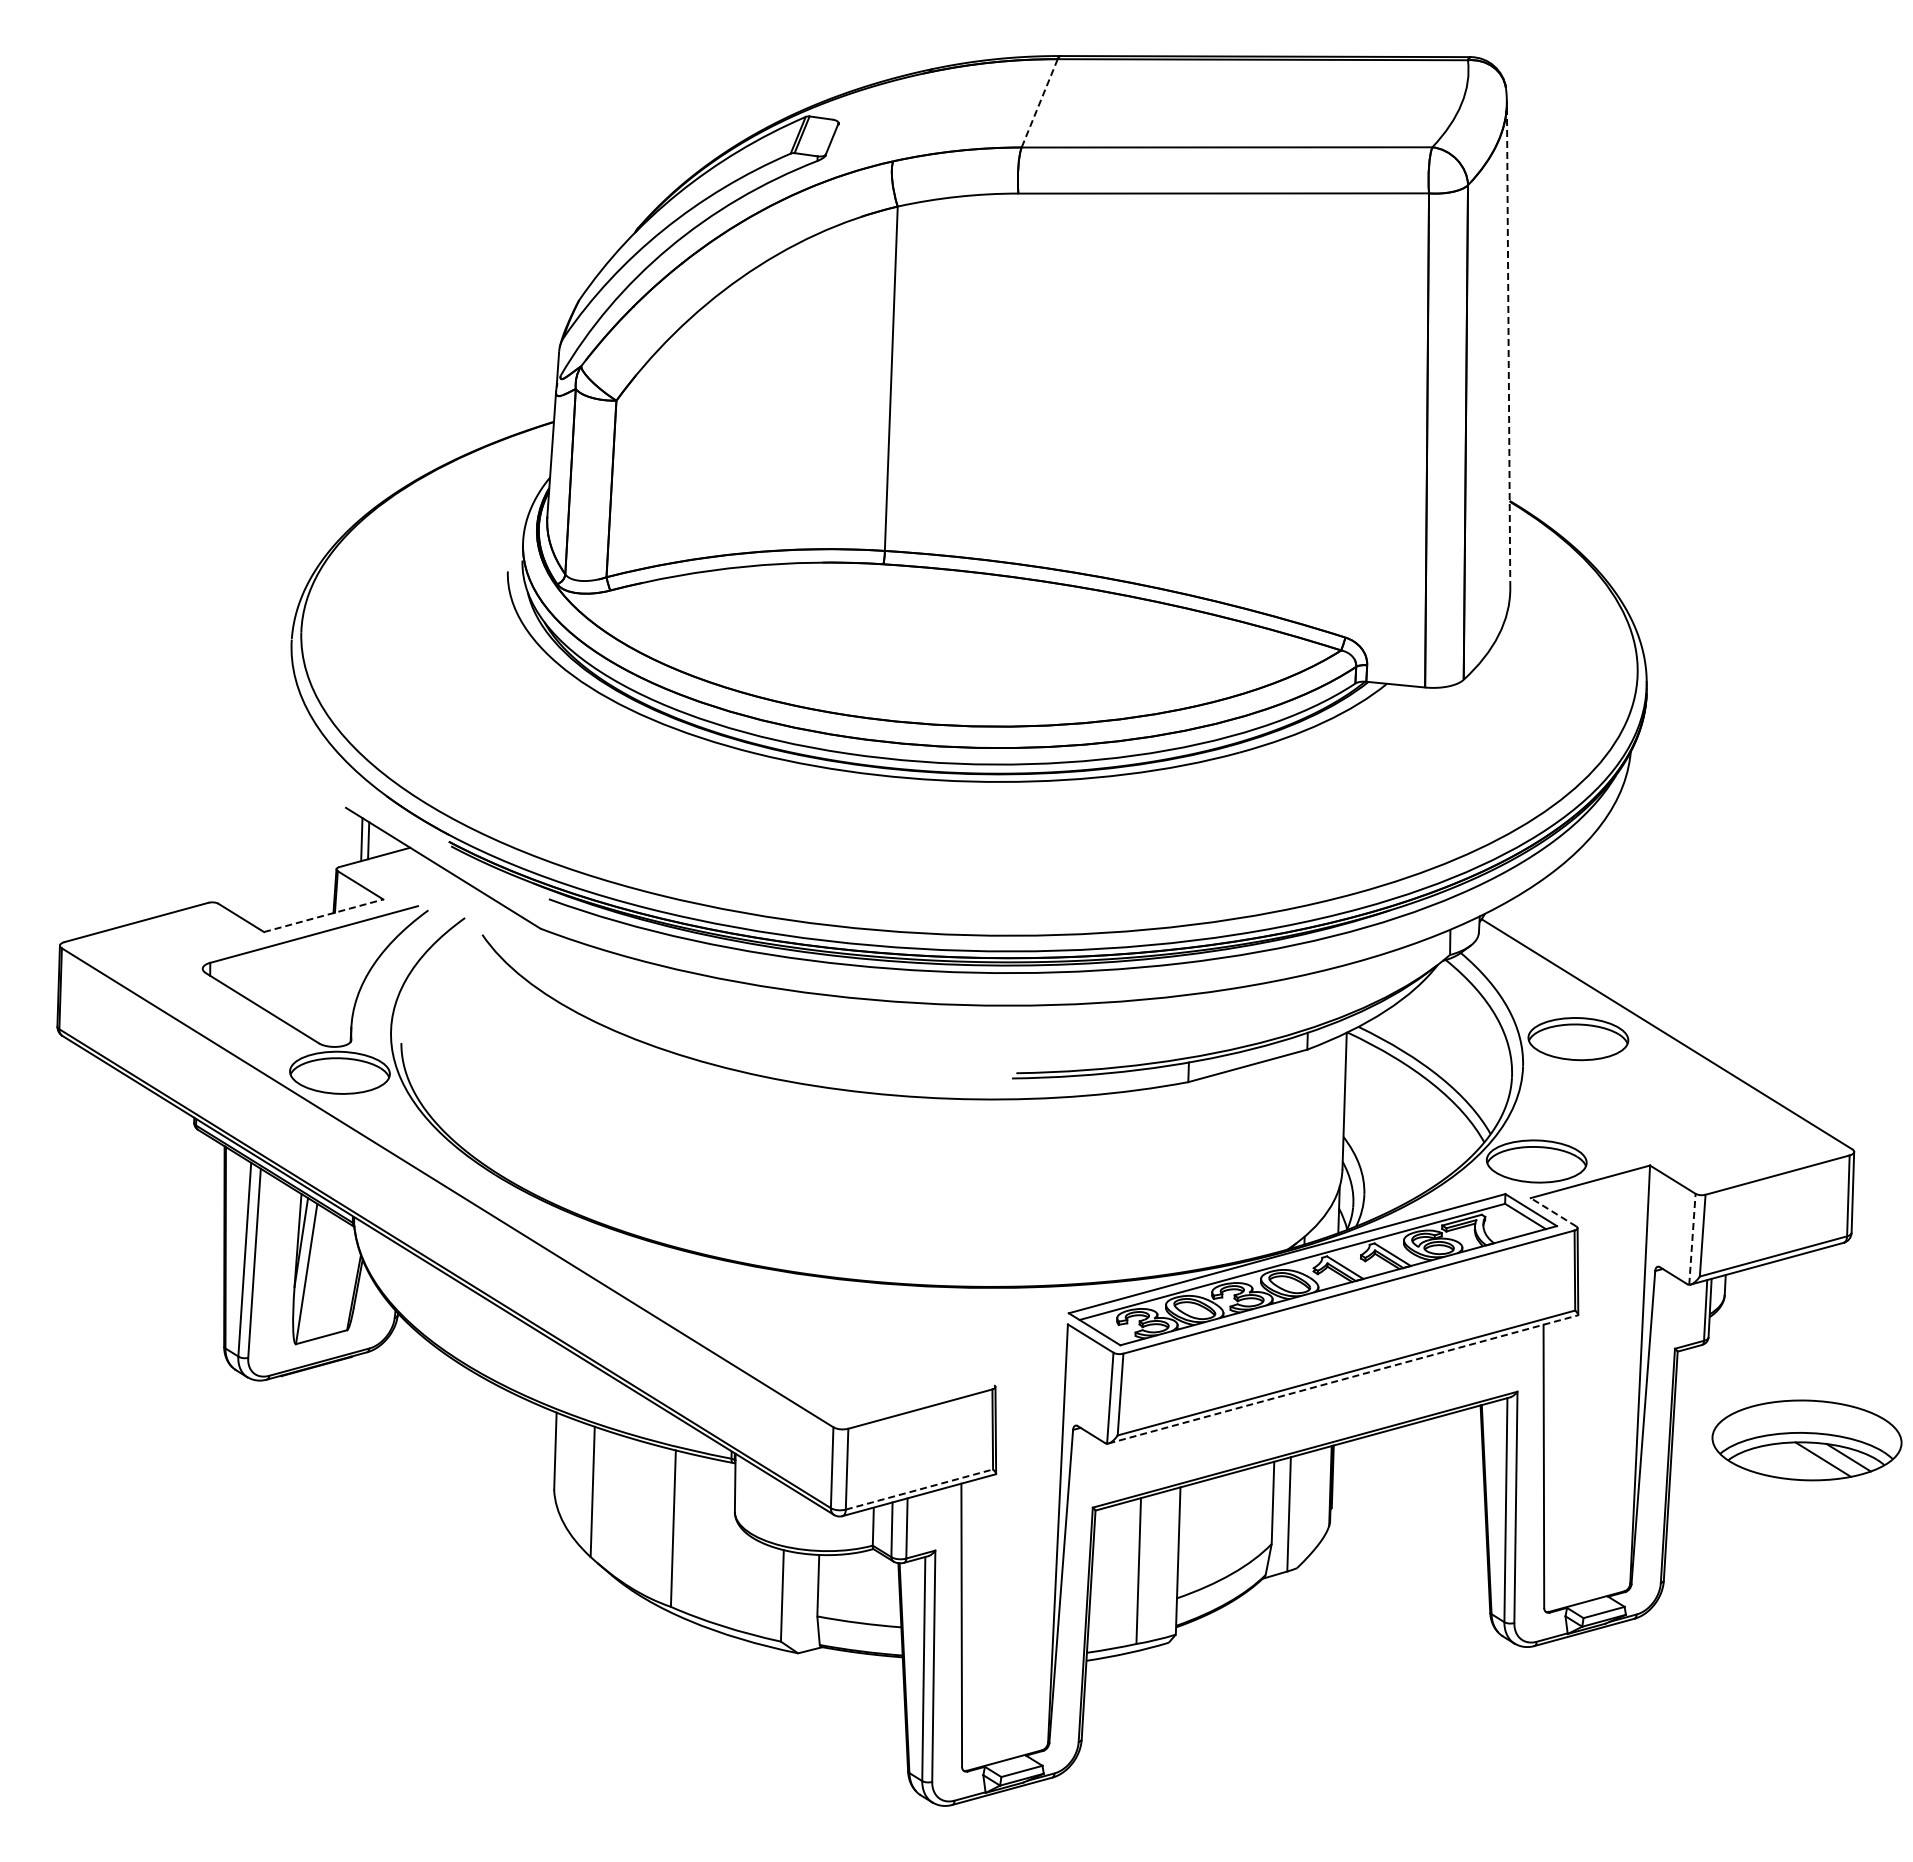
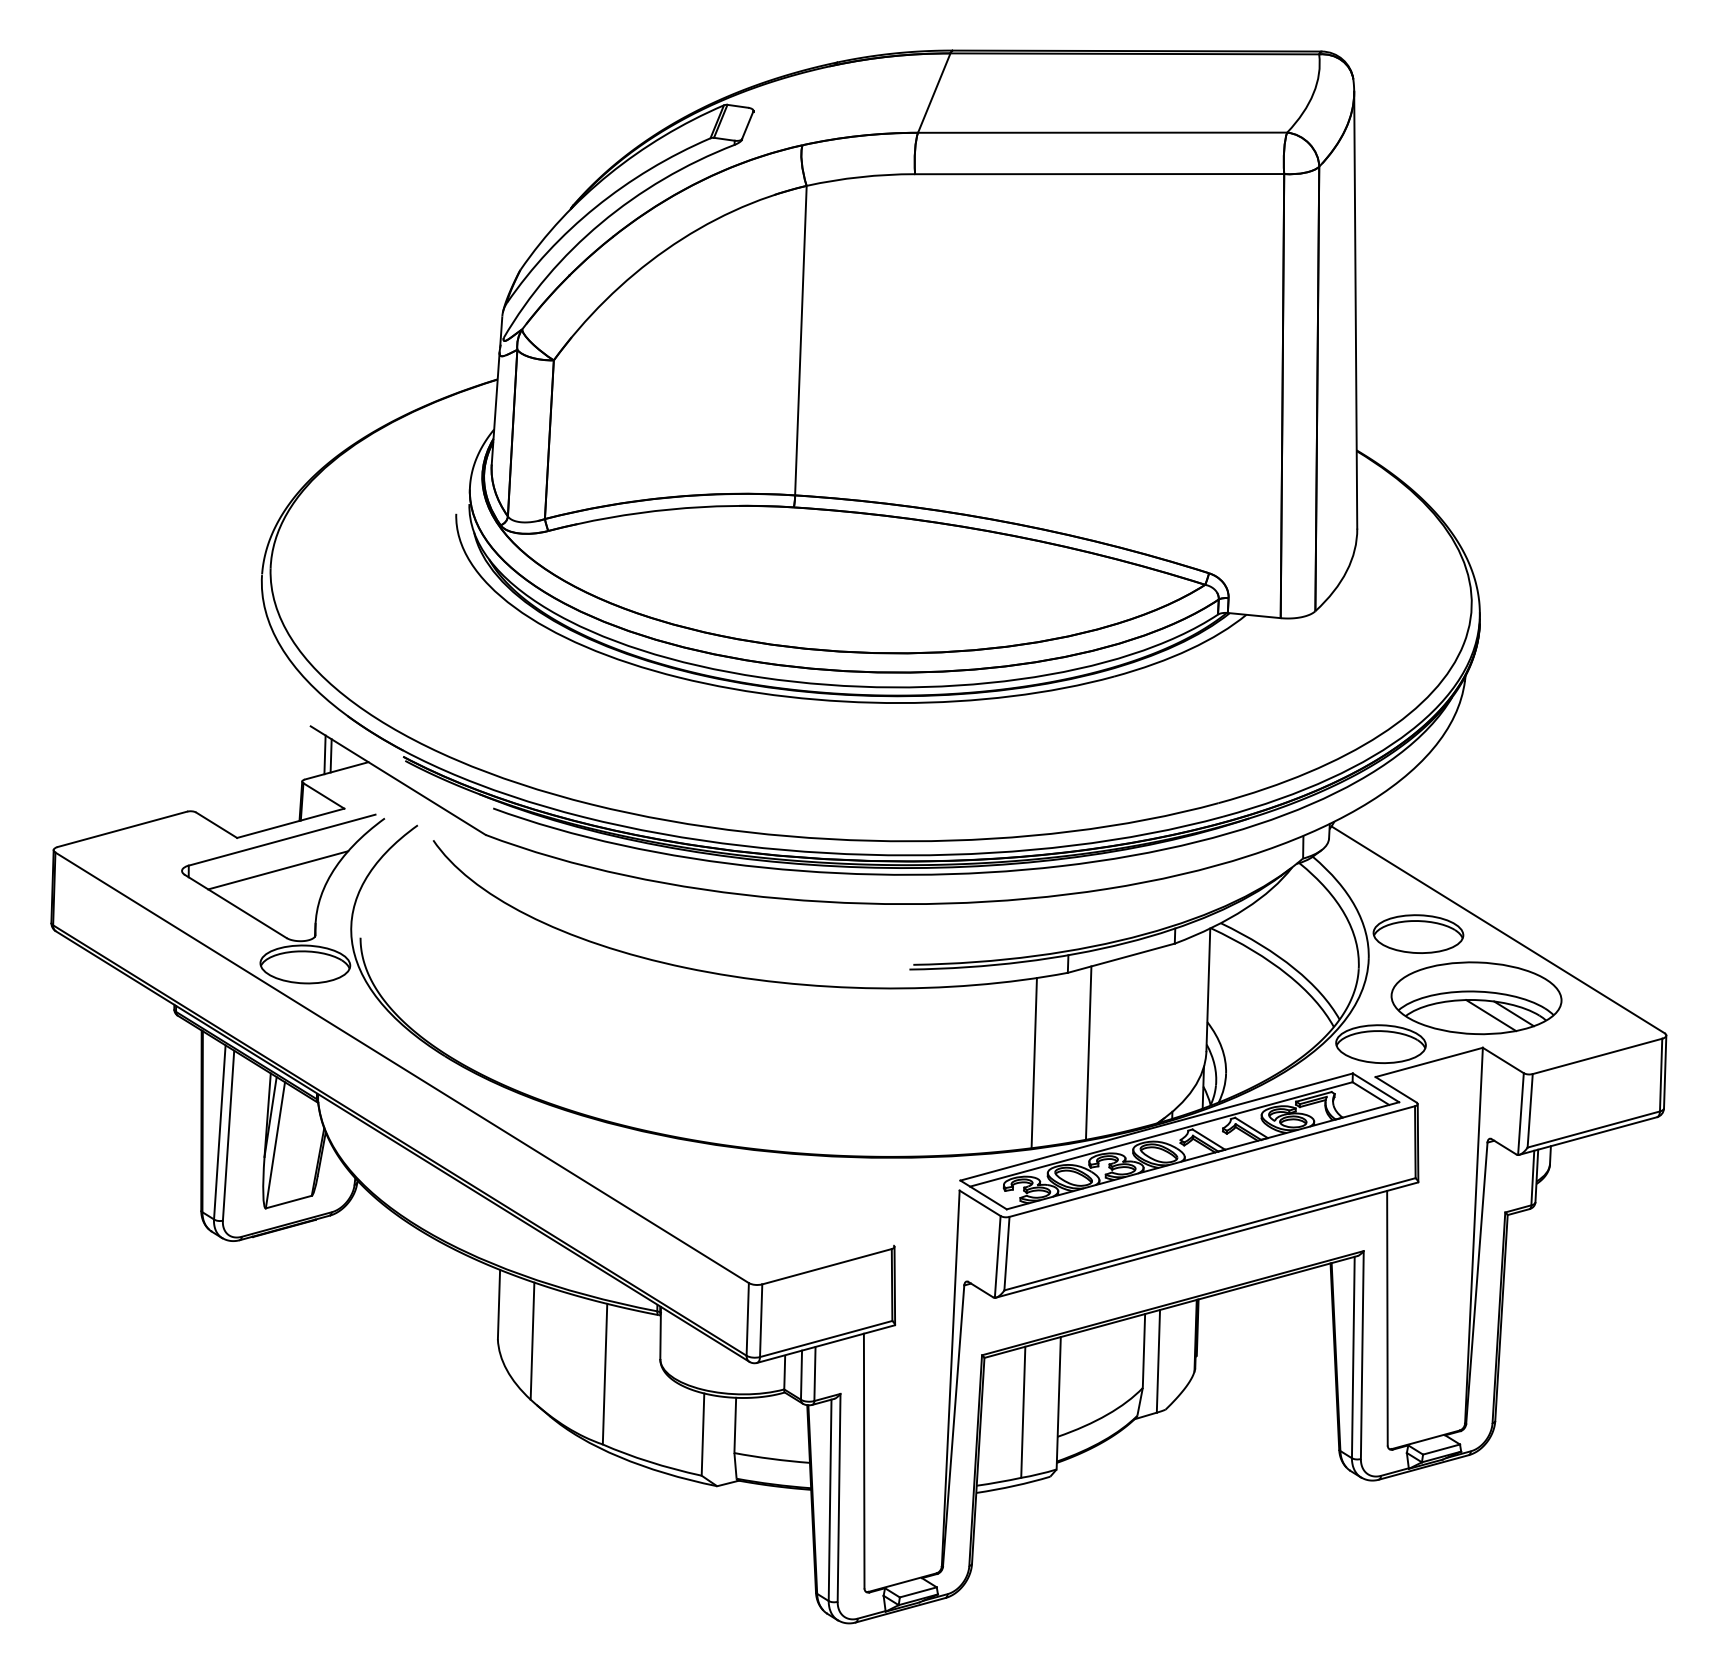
line: (1039, 103) -> (934, 93), dashed -> solid
line: (1508, 345) -> (1355, 310), dashed -> solid
line: (323, 915) -> (290, 823), dashed -> solid
line: (309, 967) -> (277, 869), added
line: (1211, 1170) -> (1088, 1052), added
line: (1150, 1182) -> (1033, 1063), added
line: (1553, 1212) -> (1396, 1090), dashed -> solid
line: (1692, 1239) -> (1521, 1114), dashed -> solid
line: (1343, 1379) -> (1207, 1240), dashed -> solid
part: (1806, 1440) -> (1476, 998), moved
line: (919, 1489) -> (826, 1338), dashed -> solid

